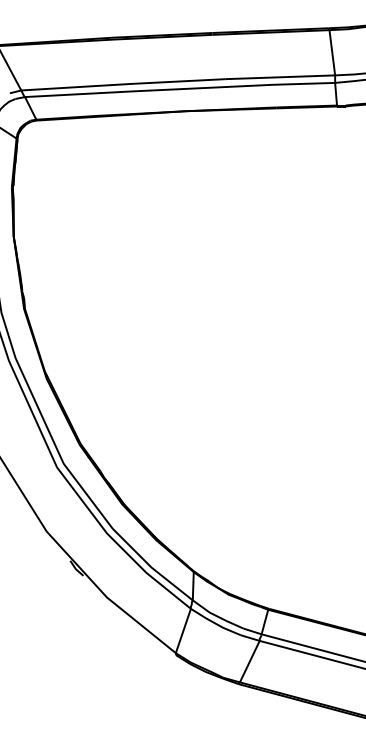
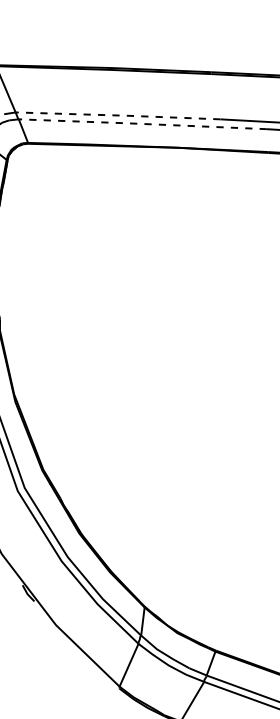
line: (123, 84) -> (118, 115), solid -> dashed
line: (148, 90) -> (142, 123), solid -> dashed

